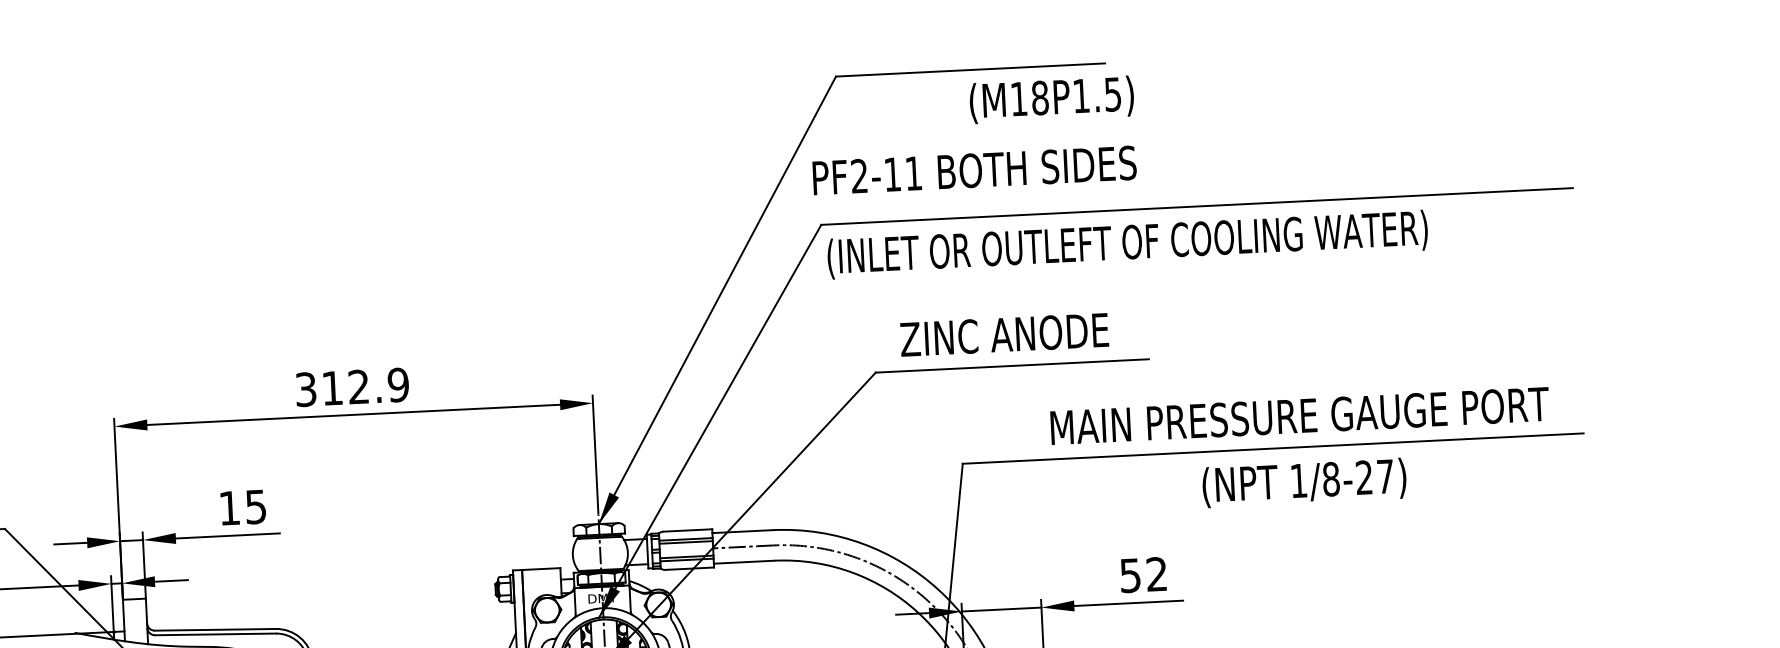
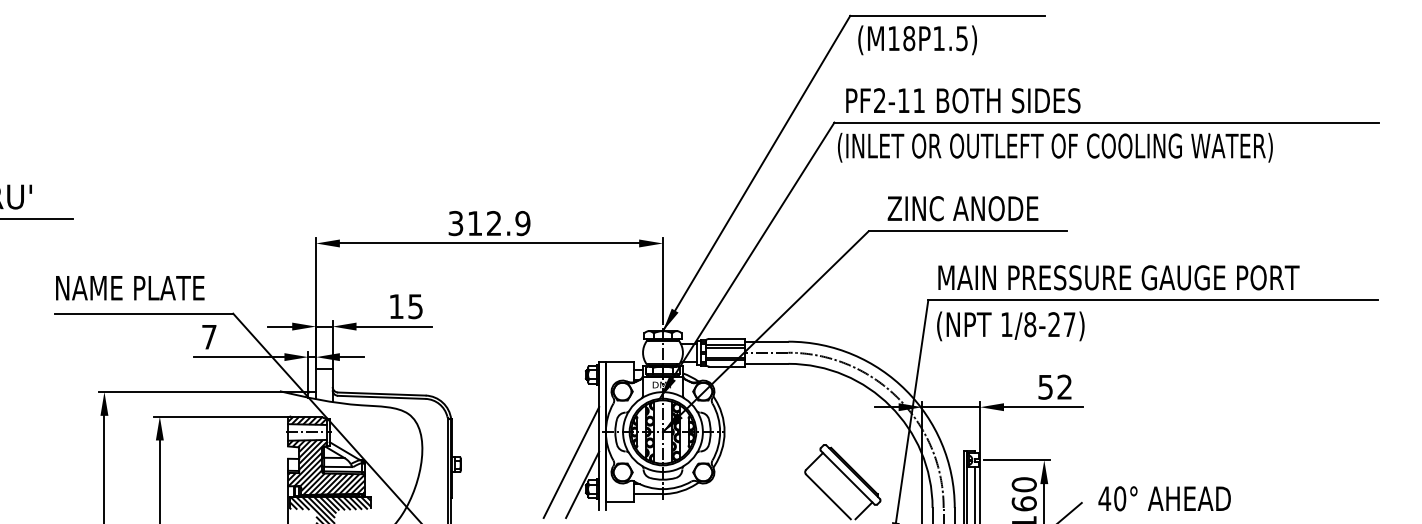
text: (1051, 100) -> (917, 40), moved
text: (974, 170) -> (963, 100), moved
text: (1299, 415) -> (1118, 277), moved
text: (1304, 483) -> (1010, 326), moved

